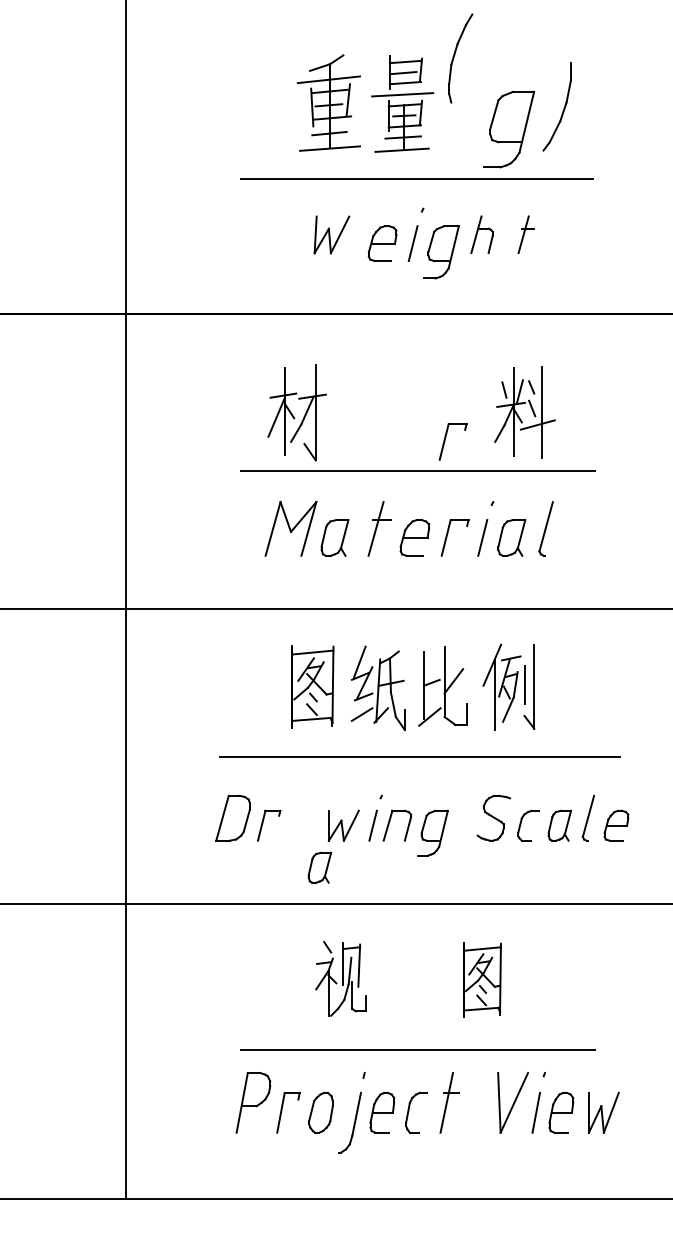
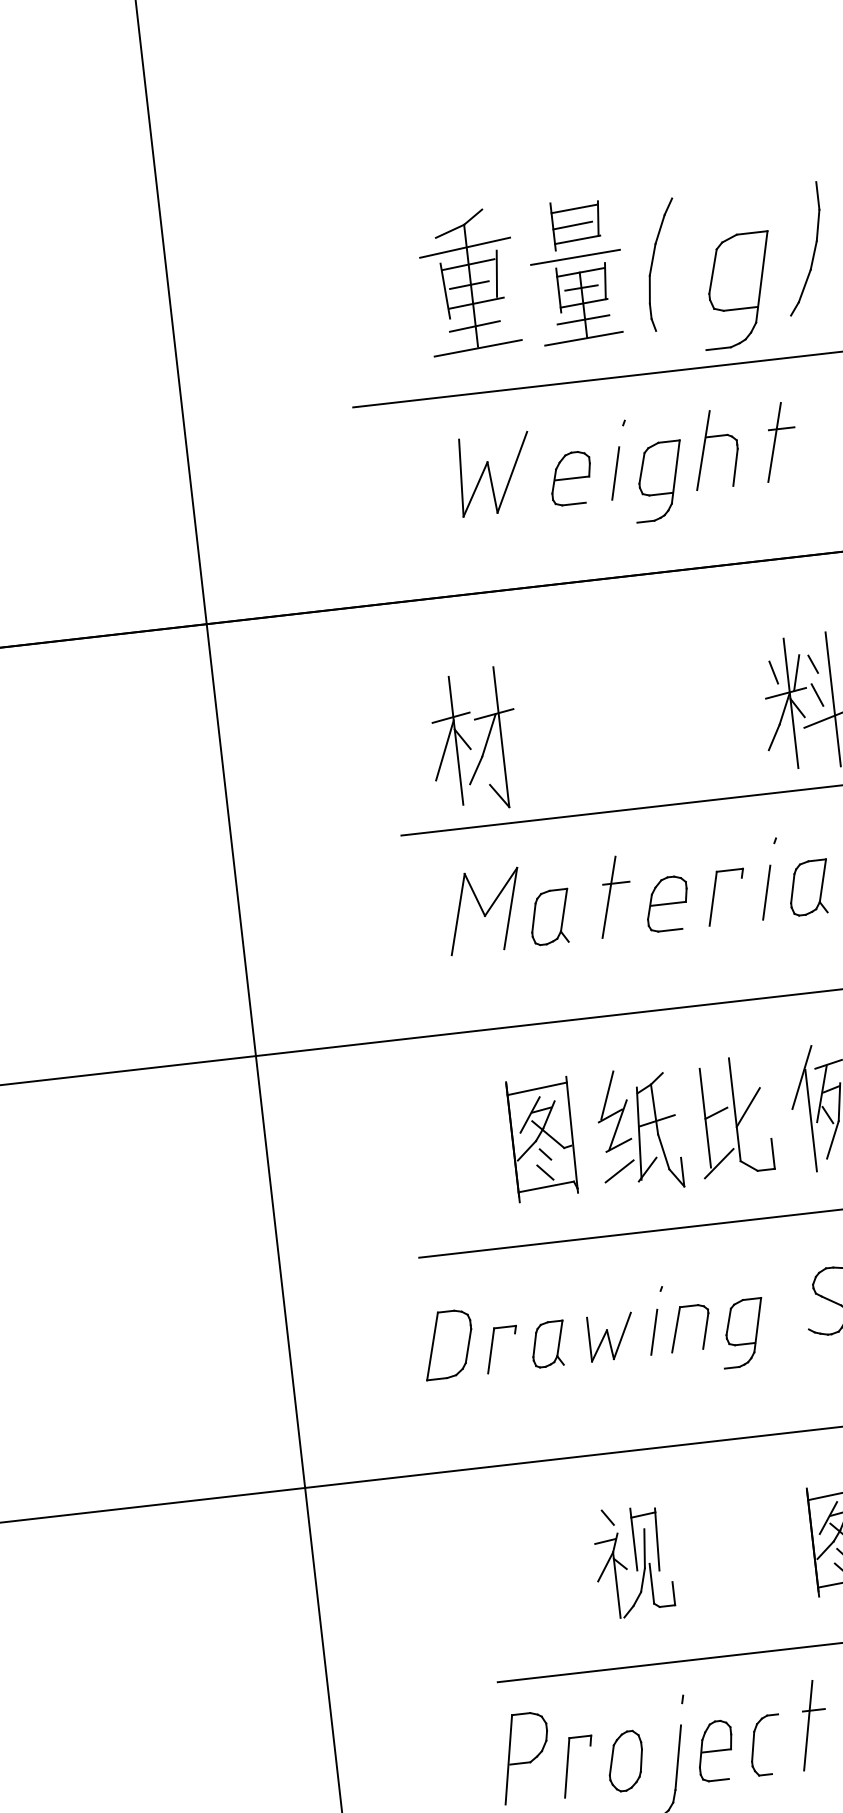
part: (460, 58) -> (662, 264), moved
part: (331, 234) -> (494, 473), size x1.43
part: (481, 234) -> (714, 448), size x1.43
part: (525, 234) -> (778, 441), size x1.43
part: (445, 441) -> (696, 757), removed
part: (319, 867) -> (547, 1344), moved

